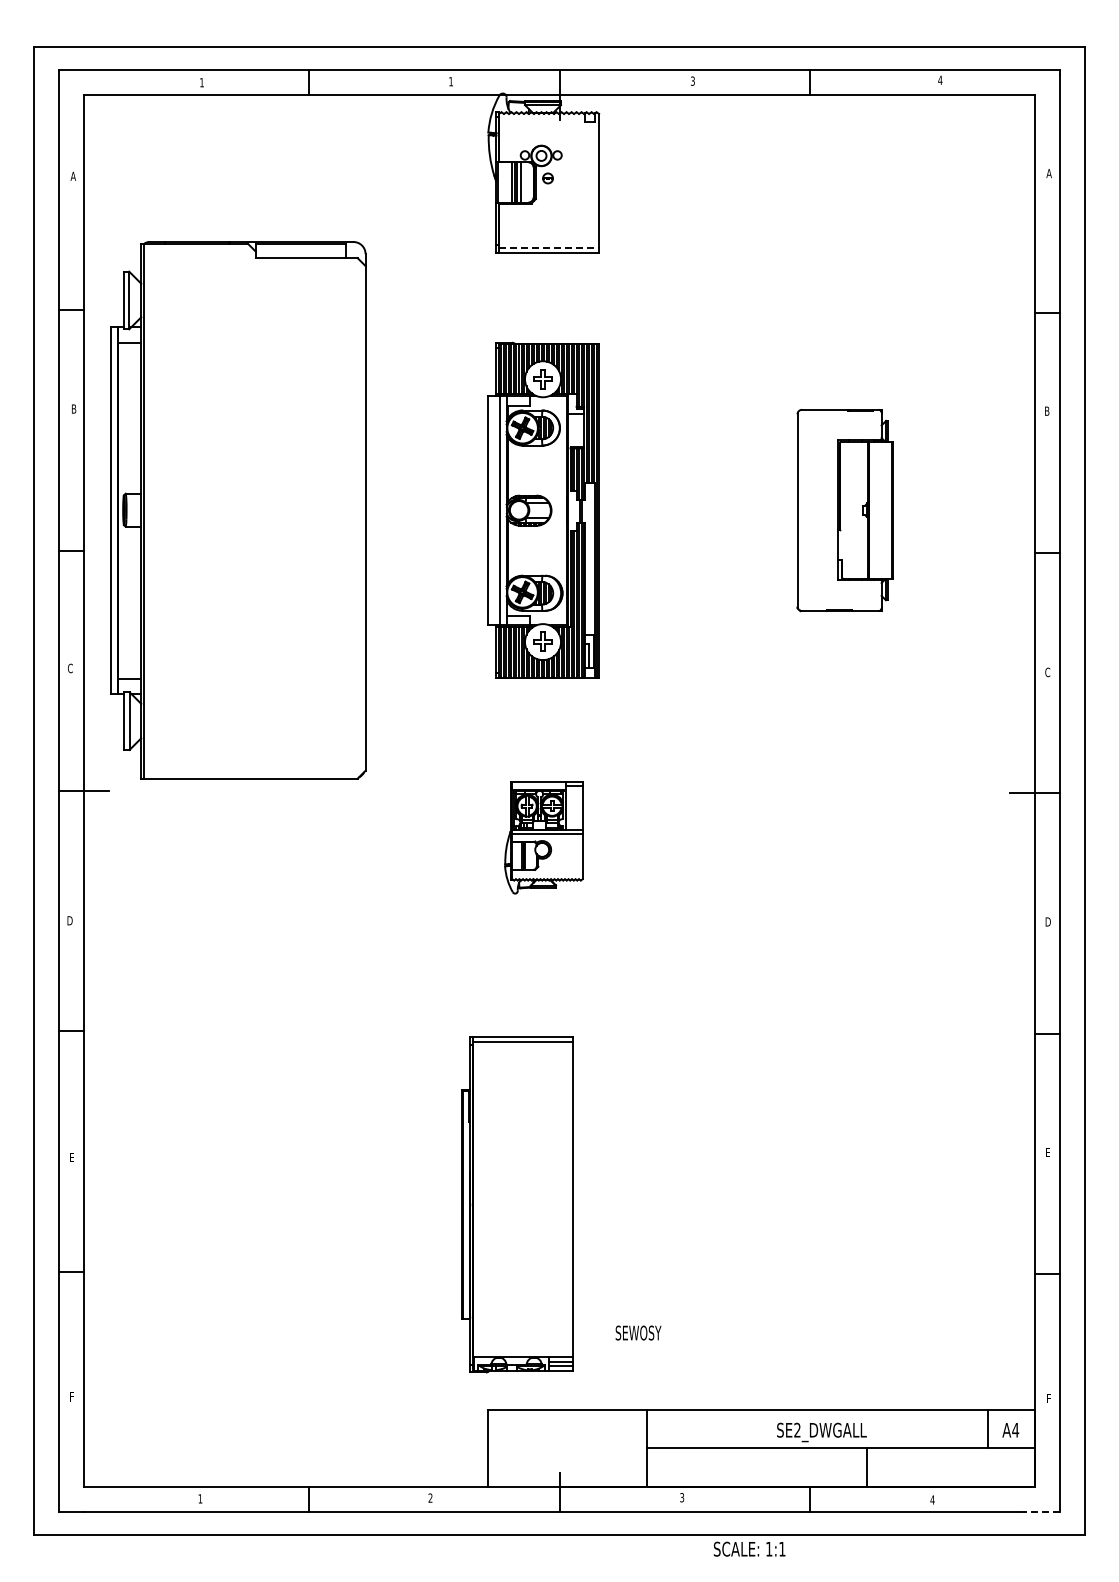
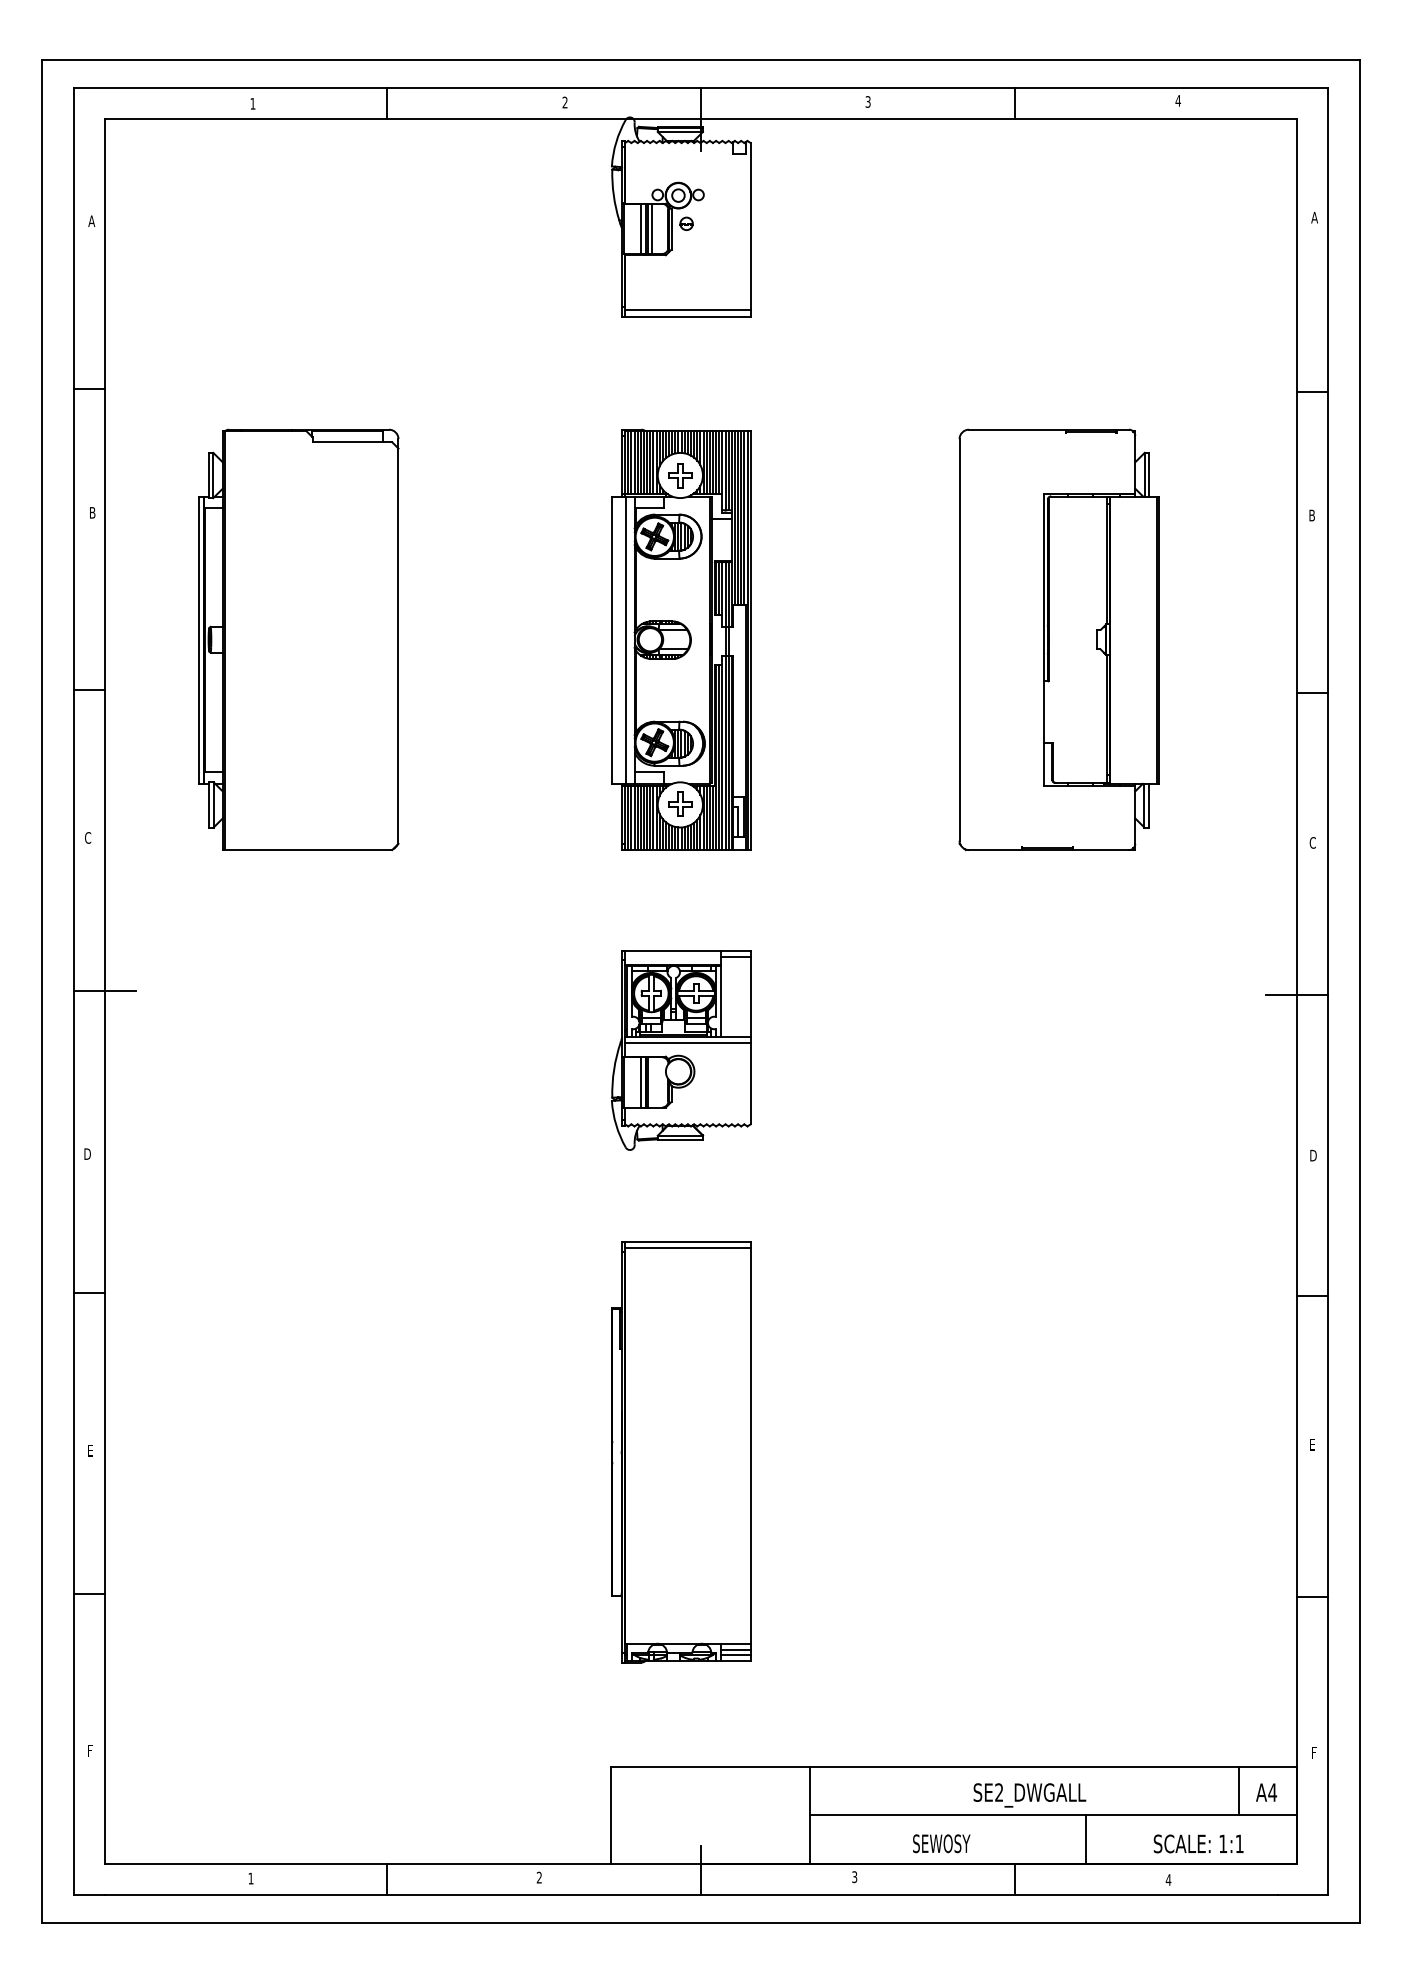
text: (450, 81) -> (564, 102), 1 -> 2
line: (549, 247) -> (688, 310), dashed -> solid
part: (238, 510) -> (298, 639), size x0.62
part: (844, 510) -> (1058, 639), size x1.67
part: (543, 837) -> (680, 1049), size x1.43
part: (517, 1204) -> (680, 1452), moved
text: (638, 1332) -> (941, 1843), moved
line: (1040, 1512) -> (1303, 1895), dashed -> solid
text: (749, 1548) -> (1198, 1843), moved

